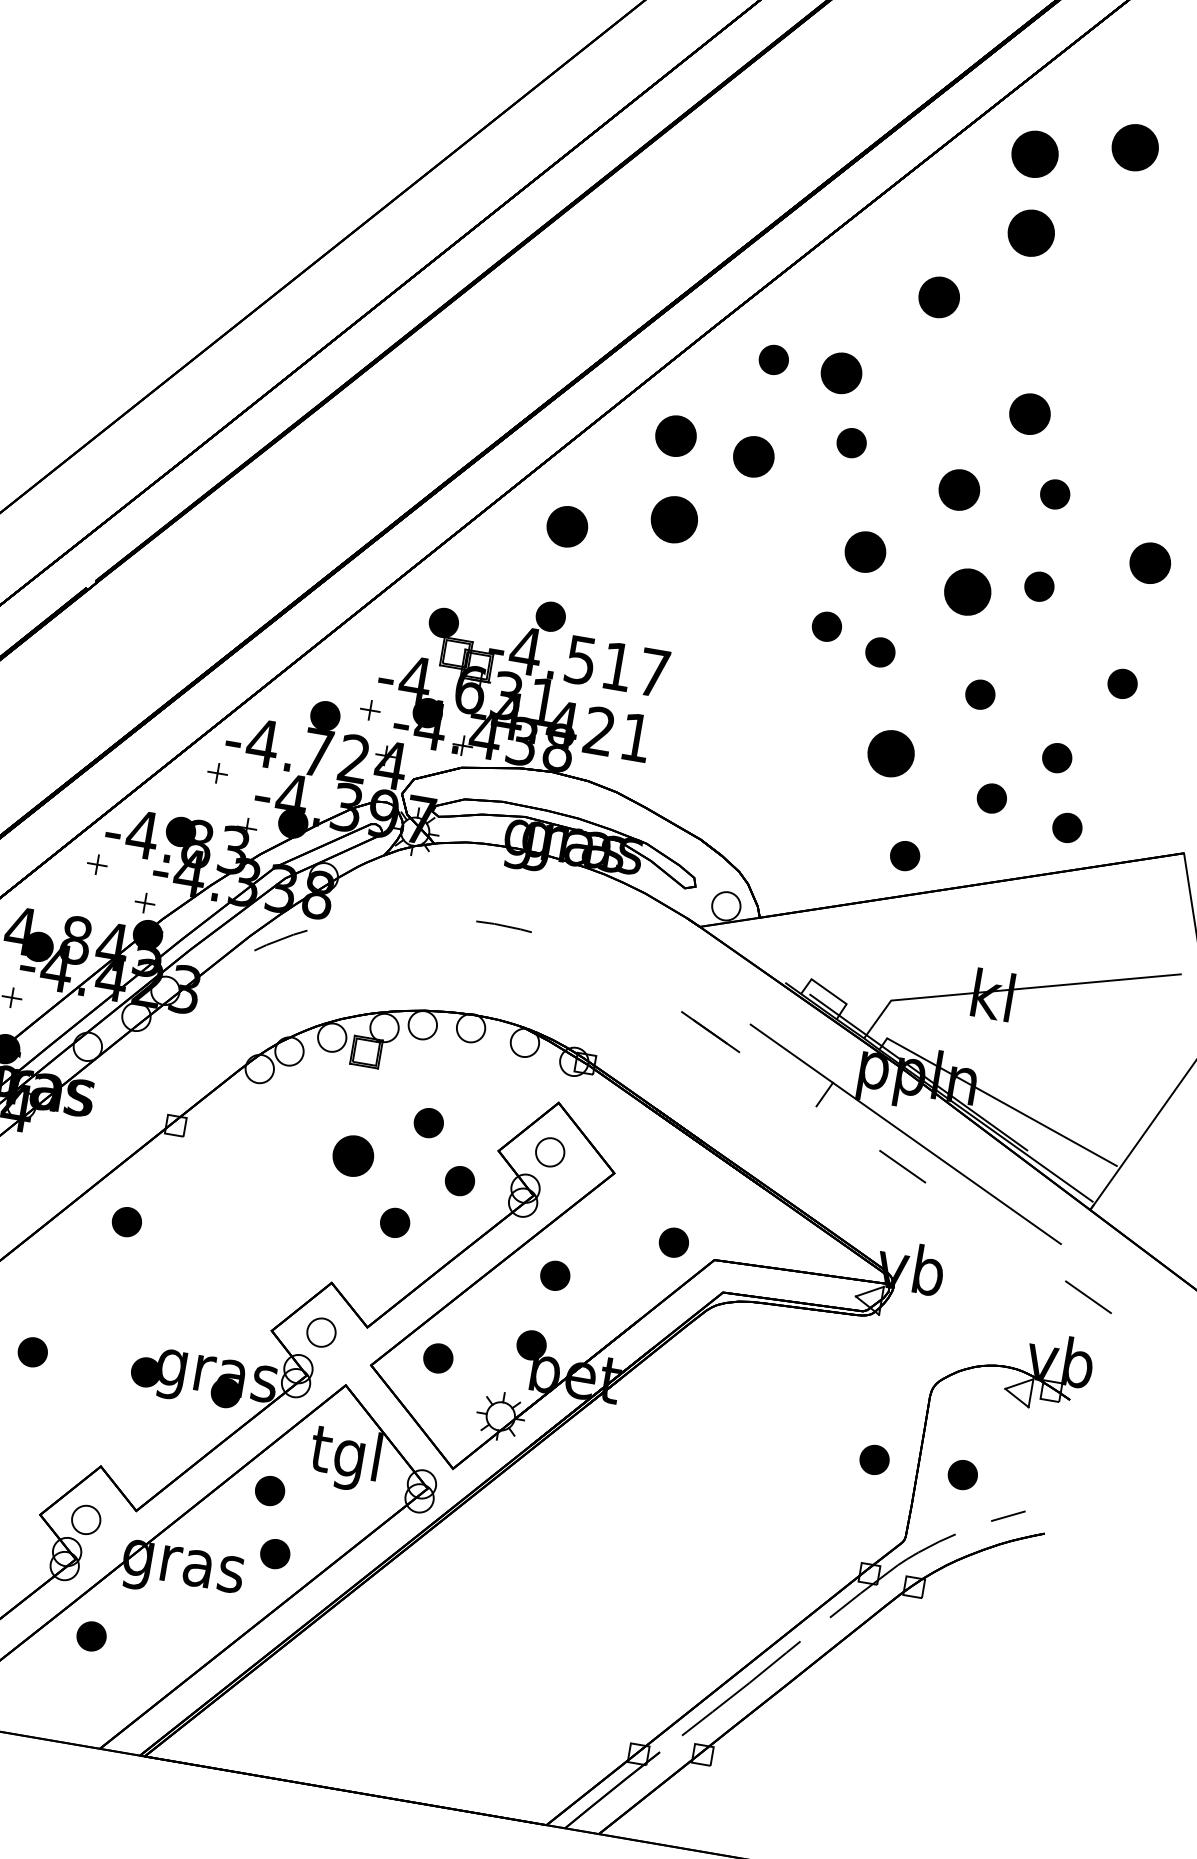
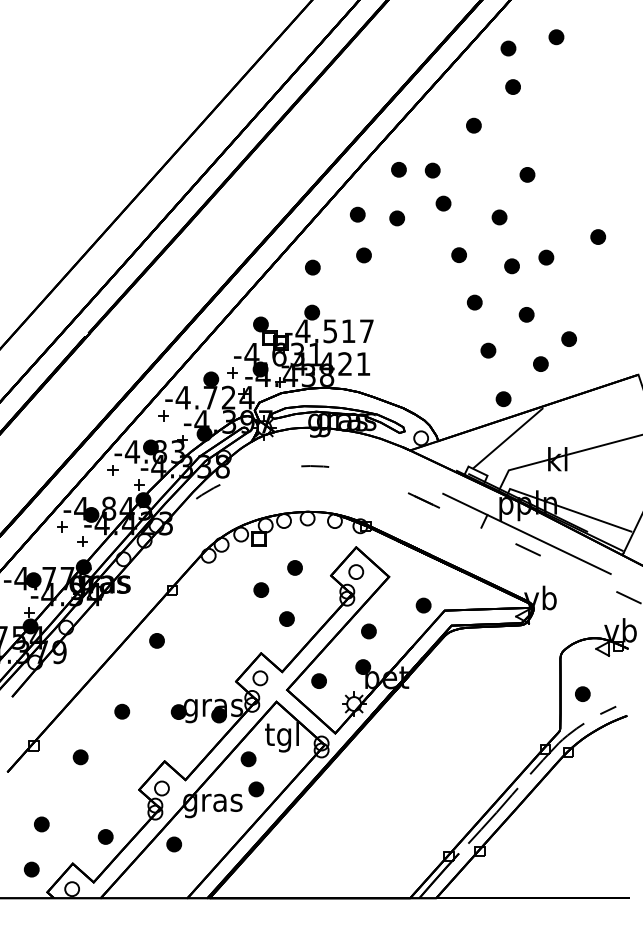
part: (1135, 148) -> (556, 37), size x0.62
part: (1035, 154) -> (508, 48), size x0.62
part: (1030, 231) -> (512, 86), size x0.62
part: (938, 296) -> (473, 125), size x0.71
part: (840, 372) -> (432, 170), size x0.71
part: (1030, 413) -> (527, 174), size x0.71
part: (675, 435) -> (357, 214), size x0.71
part: (752, 456) -> (396, 218), size x0.71
part: (959, 490) -> (499, 217), size x0.71
part: (1055, 494) -> (546, 211), removed
part: (673, 519) -> (363, 255), size x0.62
part: (566, 526) -> (312, 267), size x0.71
part: (864, 550) -> (458, 254), size x0.71
part: (1151, 562) -> (598, 236), size x0.71
part: (966, 592) -> (511, 266), size x0.62
part: (826, 626) -> (446, 294), removed
part: (1122, 683) -> (594, 297), removed
part: (891, 753) -> (488, 350), size x0.62
part: (1066, 826) -> (579, 371), removed
line: (899, 936) -> (507, 438), added
part: (354, 1154) -> (261, 589), size x0.71
part: (459, 1181) -> (314, 593), removed
part: (874, 1458) -> (538, 693), removed

